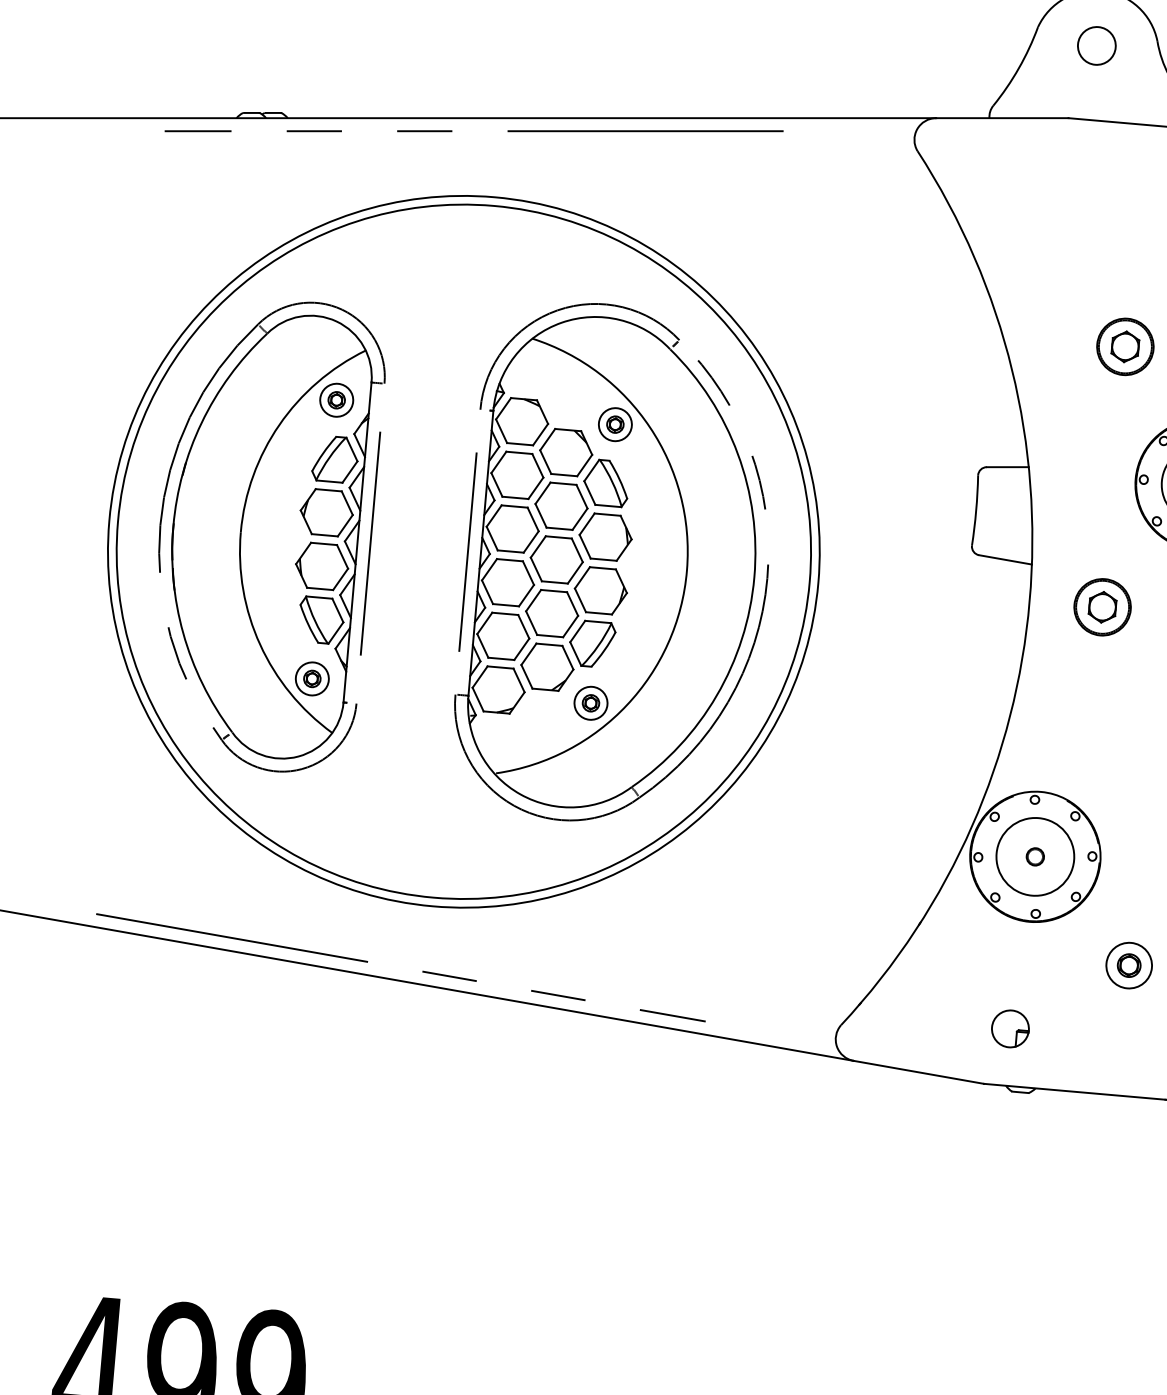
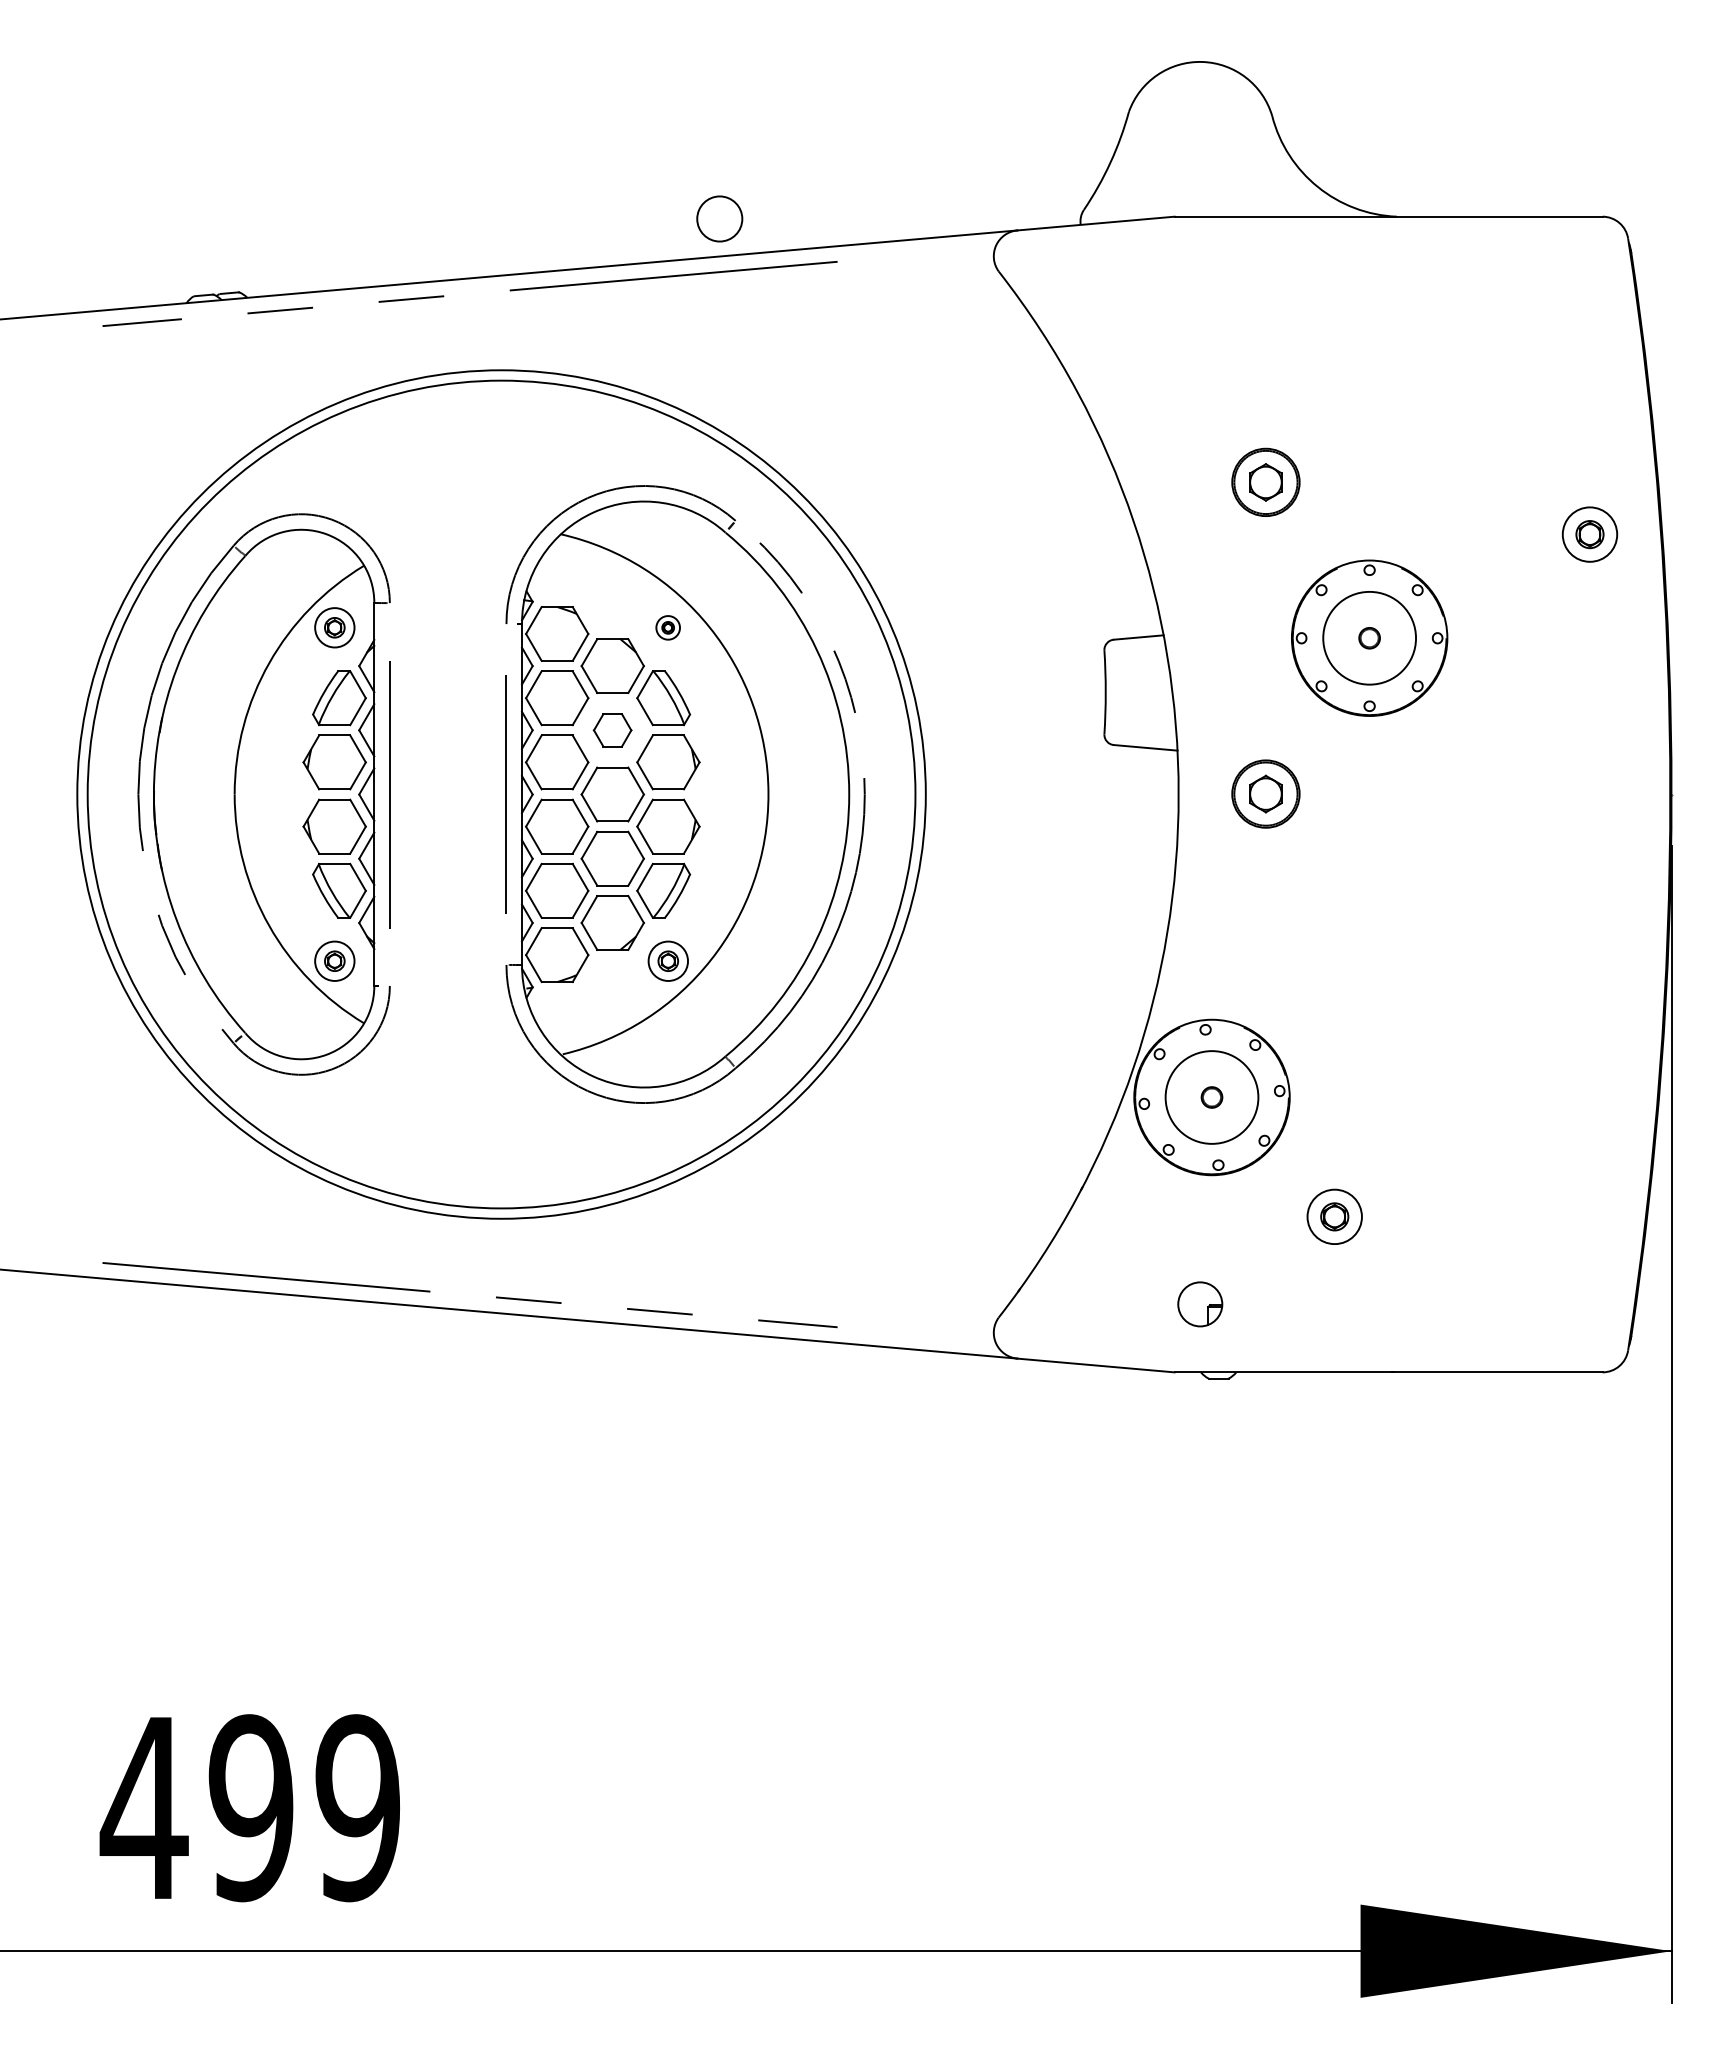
circle: (1096, 45) -> (719, 218), moved
part: (614, 424) -> (667, 627), size x0.6
part: (561, 506) -> (612, 730), size x0.6

